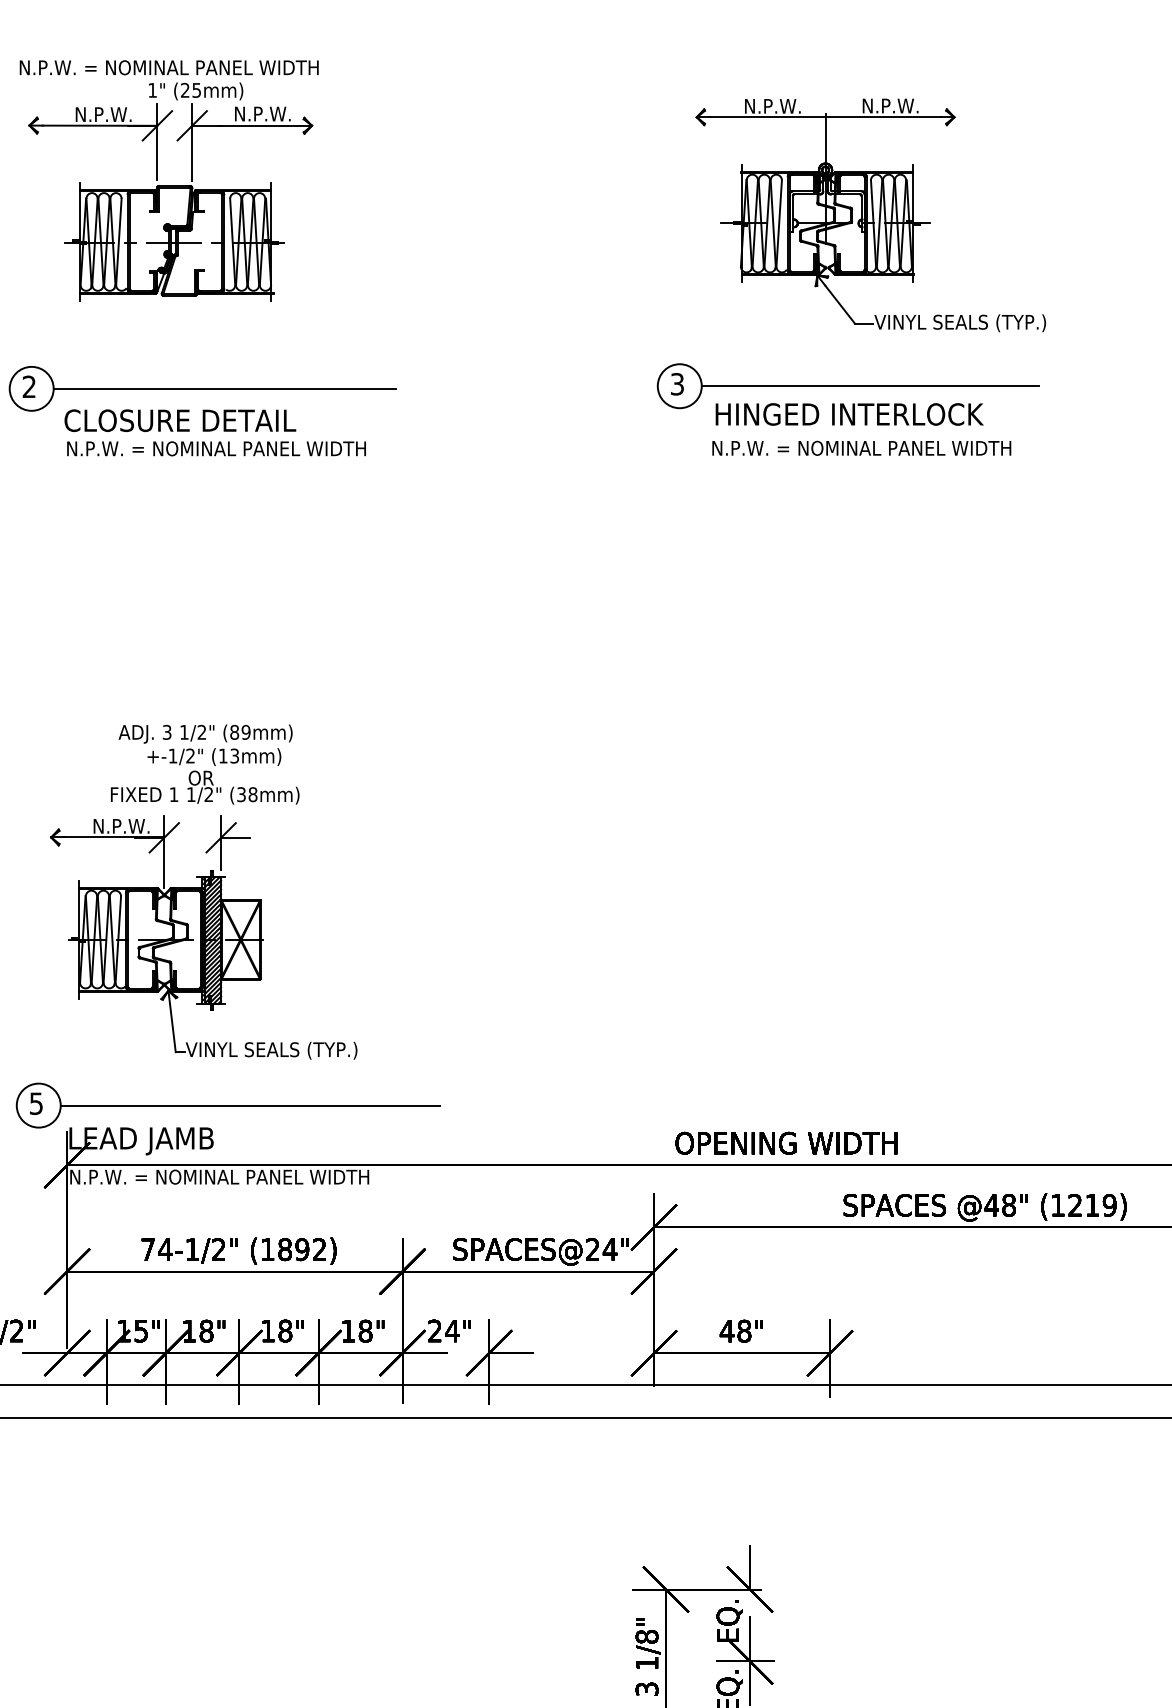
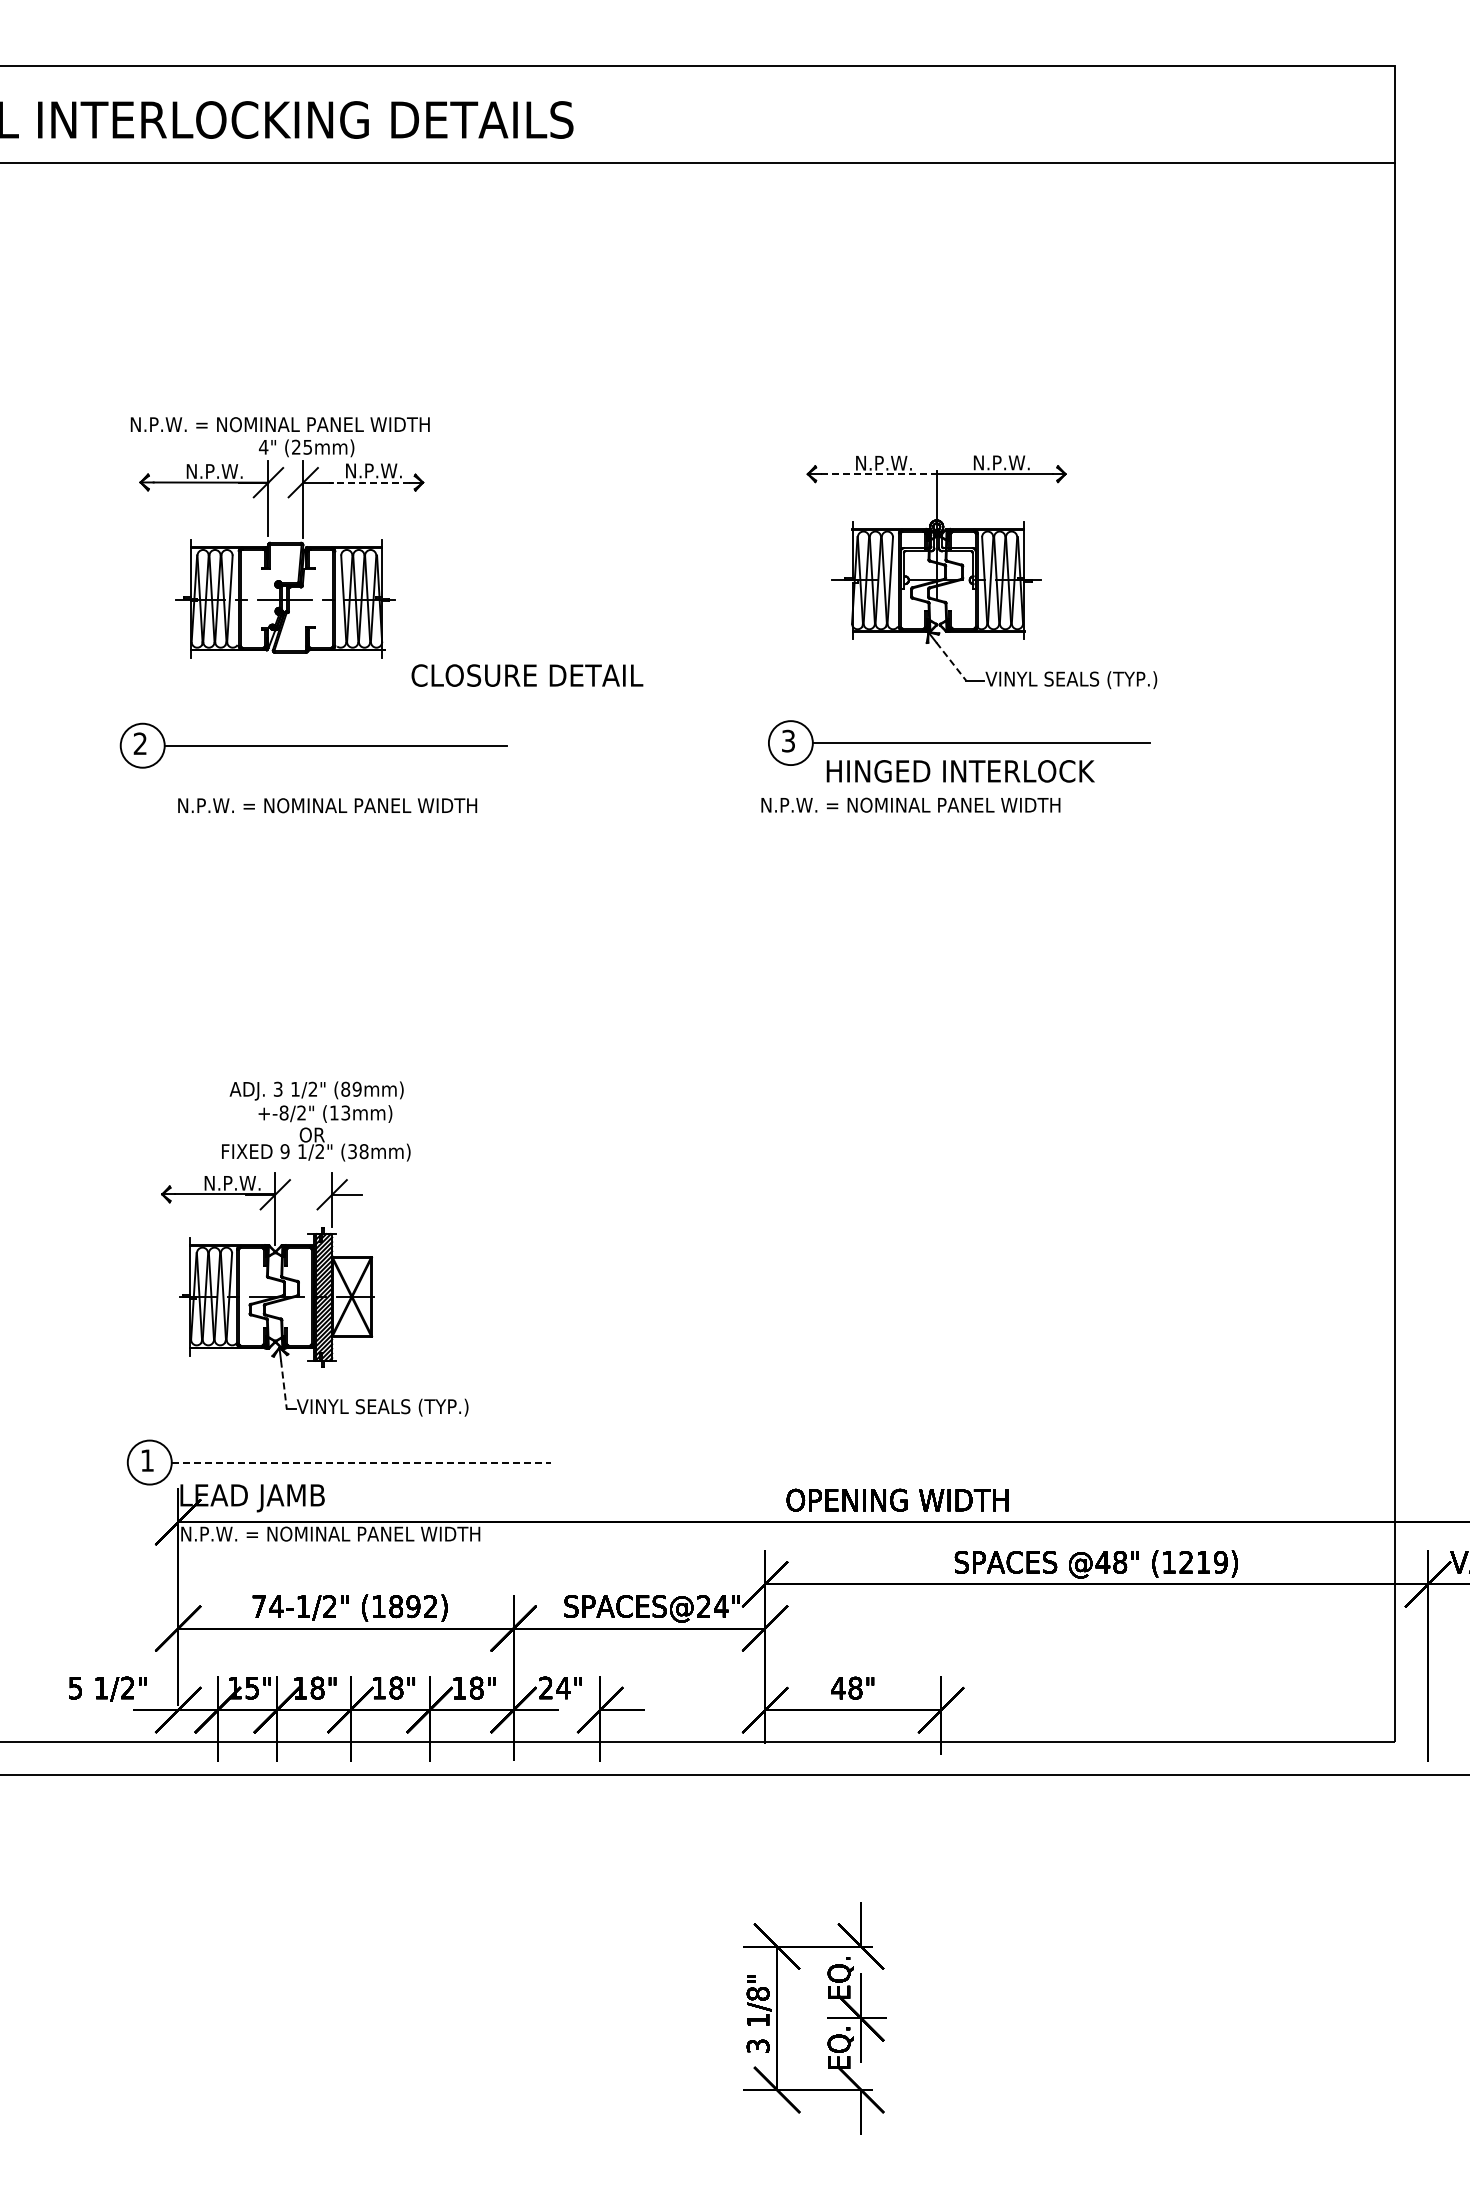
text: (152, 90) -> (263, 447), 1" -> 4"
line: (767, 117) -> (878, 474), solid -> dashed
line: (258, 125) -> (369, 482), solid -> dashed
line: (840, 304) -> (951, 661), solid -> dashed
text: (180, 420) -> (527, 675), moved
text: (861, 447) -> (910, 804), moved
text: (172, 755) -> (283, 1112), +-1/2" -> +-8/2"
text: (173, 794) -> (284, 1151), 1 -> 9
line: (172, 1028) -> (283, 1385), solid -> dashed
text: (36, 1103) -> (147, 1460), 5 -> 1
line: (250, 1105) -> (361, 1462), solid -> dashed

